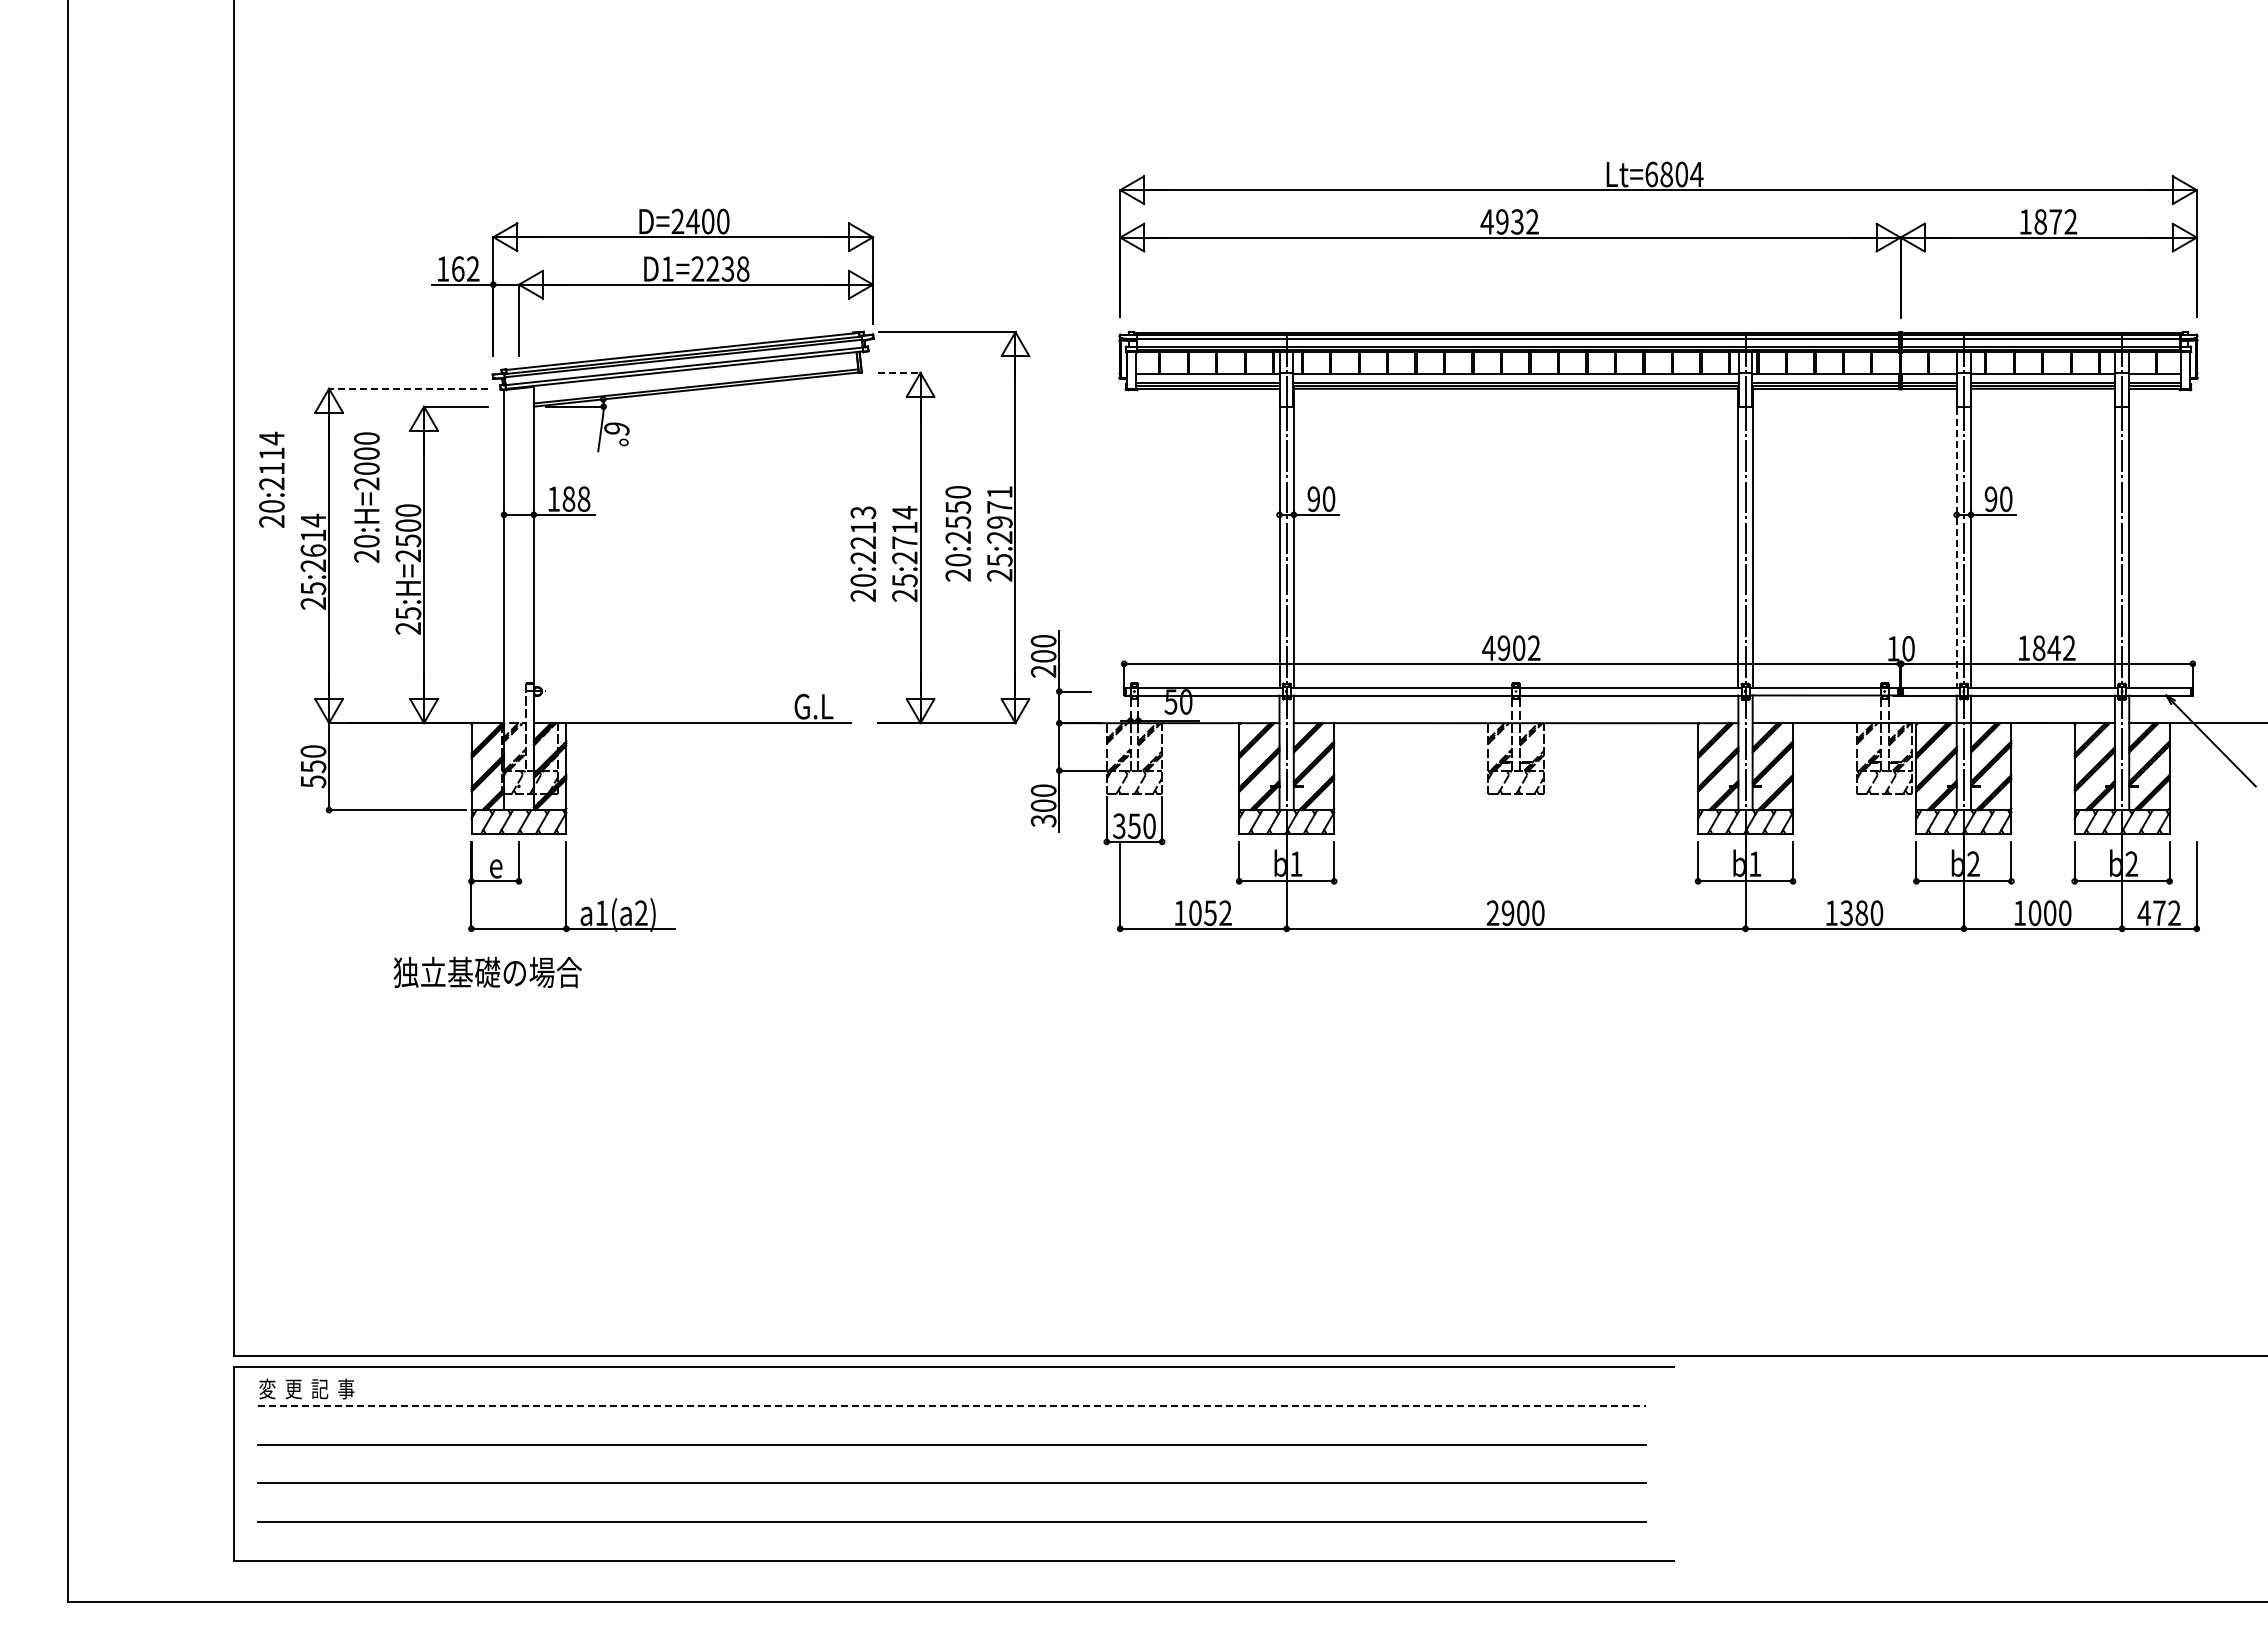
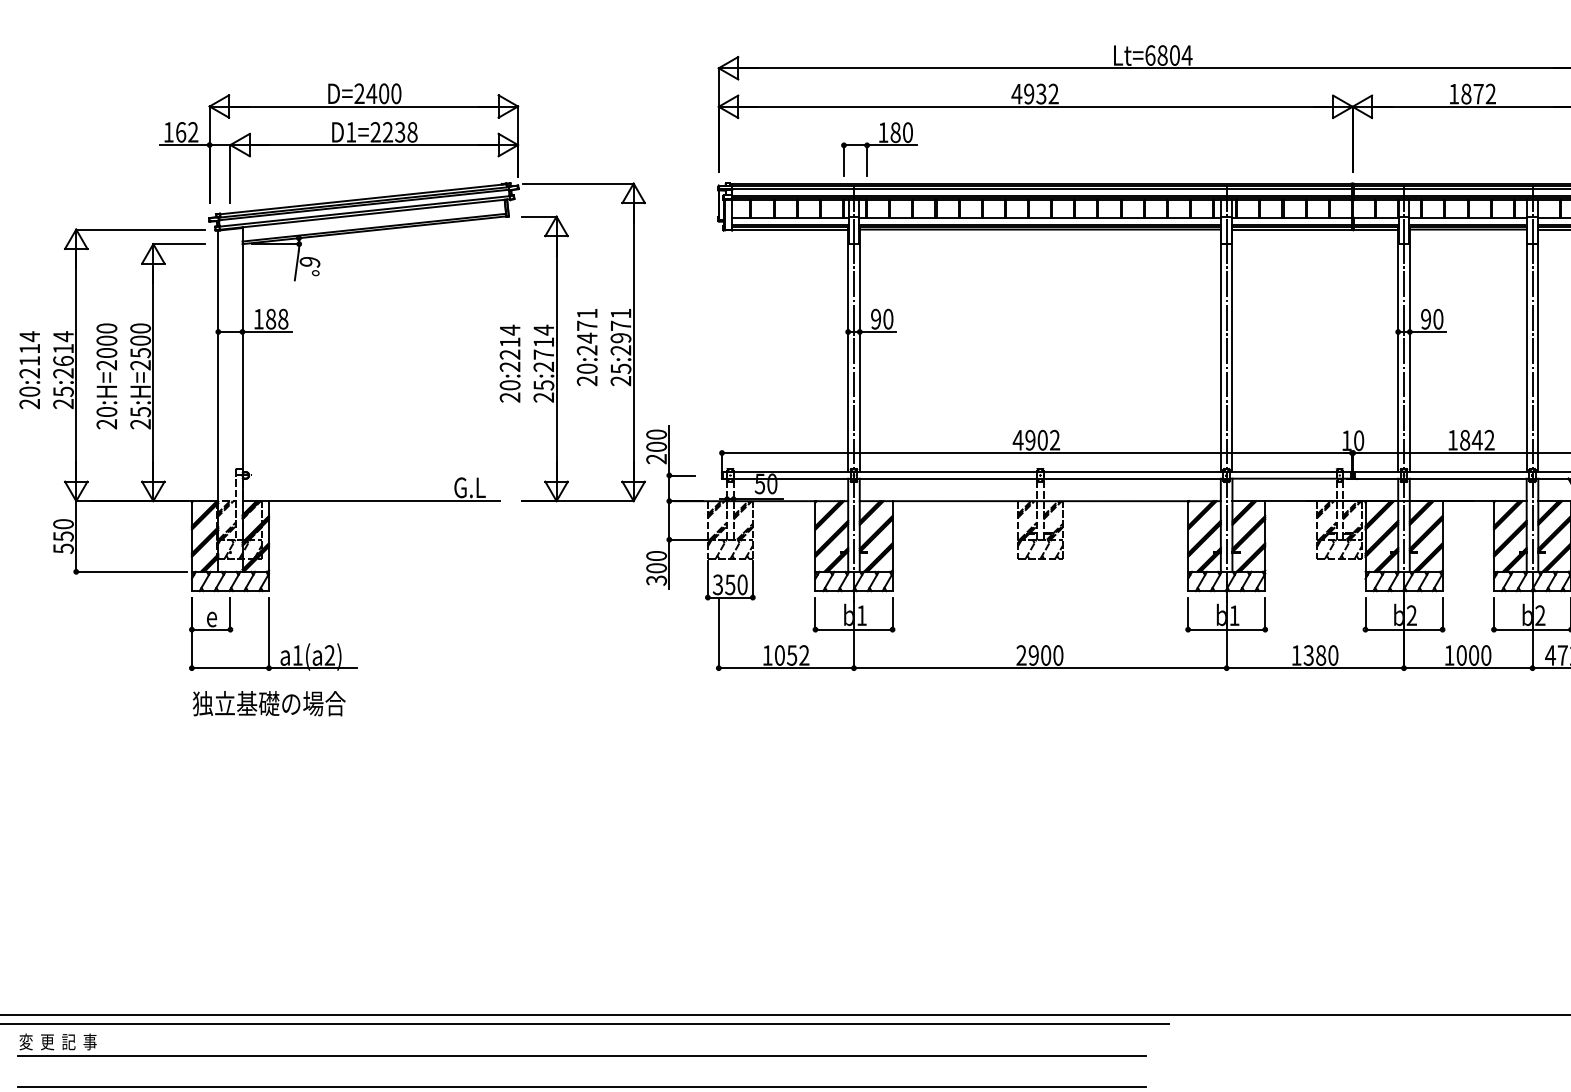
part: (1317, 289) -> (879, 148), added
line: (899, 372) -> (539, 216), dashed -> solid
line: (408, 388) -> (140, 229), dashed -> solid
text: (271, 479) -> (29, 369), moved
text: (366, 497) -> (106, 376), moved
text: (958, 507) -> (587, 326), 20:2550 -> 20:2471
text: (863, 512) -> (510, 330), 20:2213 -> 20:2214
line: (1956, 536) -> (1398, 349), dashed -> solid
text: (487, 972) -> (269, 703), moved
line: (952, 1405) -> (582, 1055), dashed -> solid

